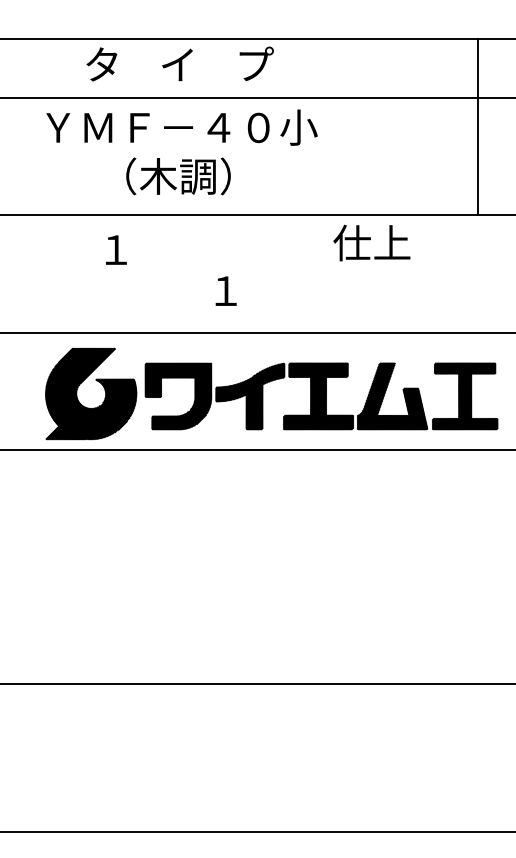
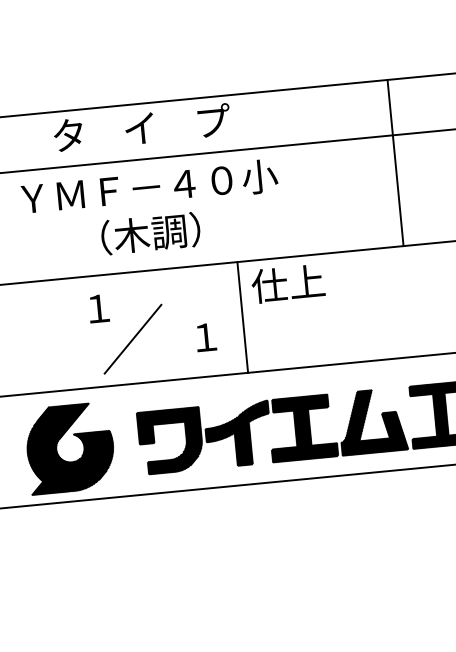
line: (478, 126) -> (395, 162), moved
text: (371, 242) -> (287, 283), moved
line: (266, 273) -> (242, 317), added
line: (148, 285) -> (132, 339), added
part: (96, 381) -> (74, 436), moved

